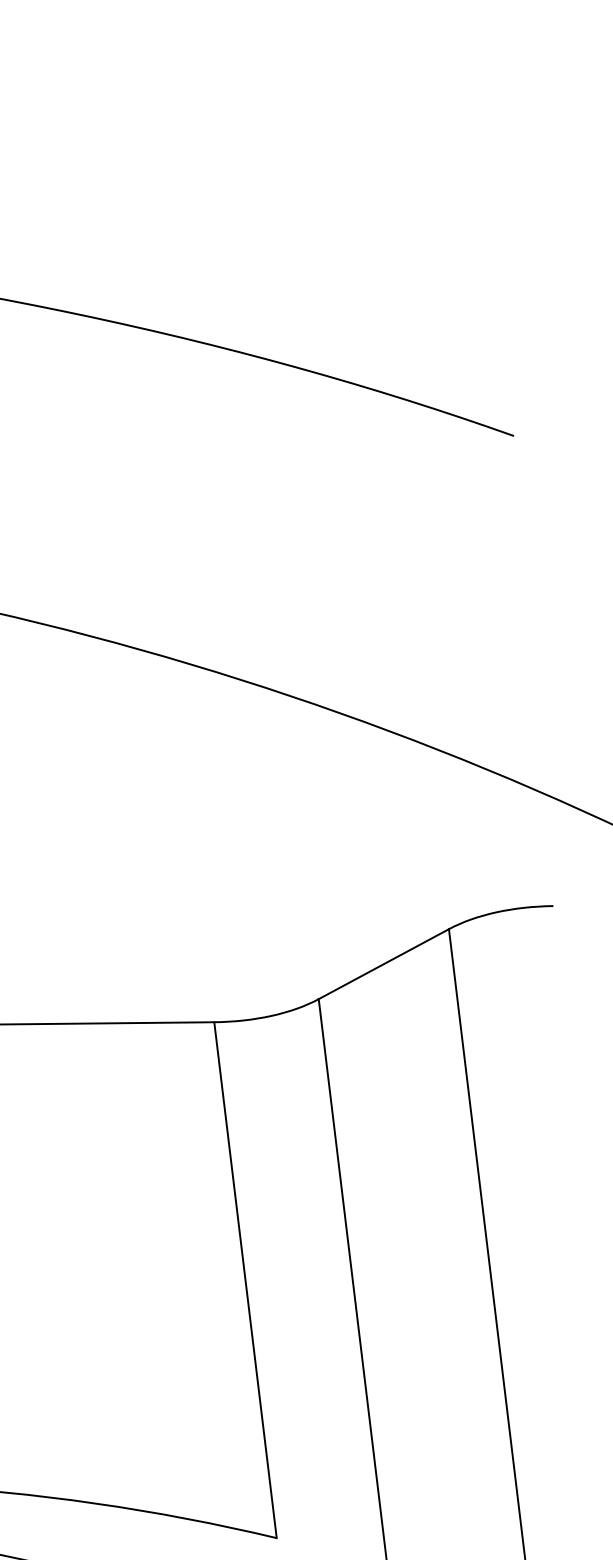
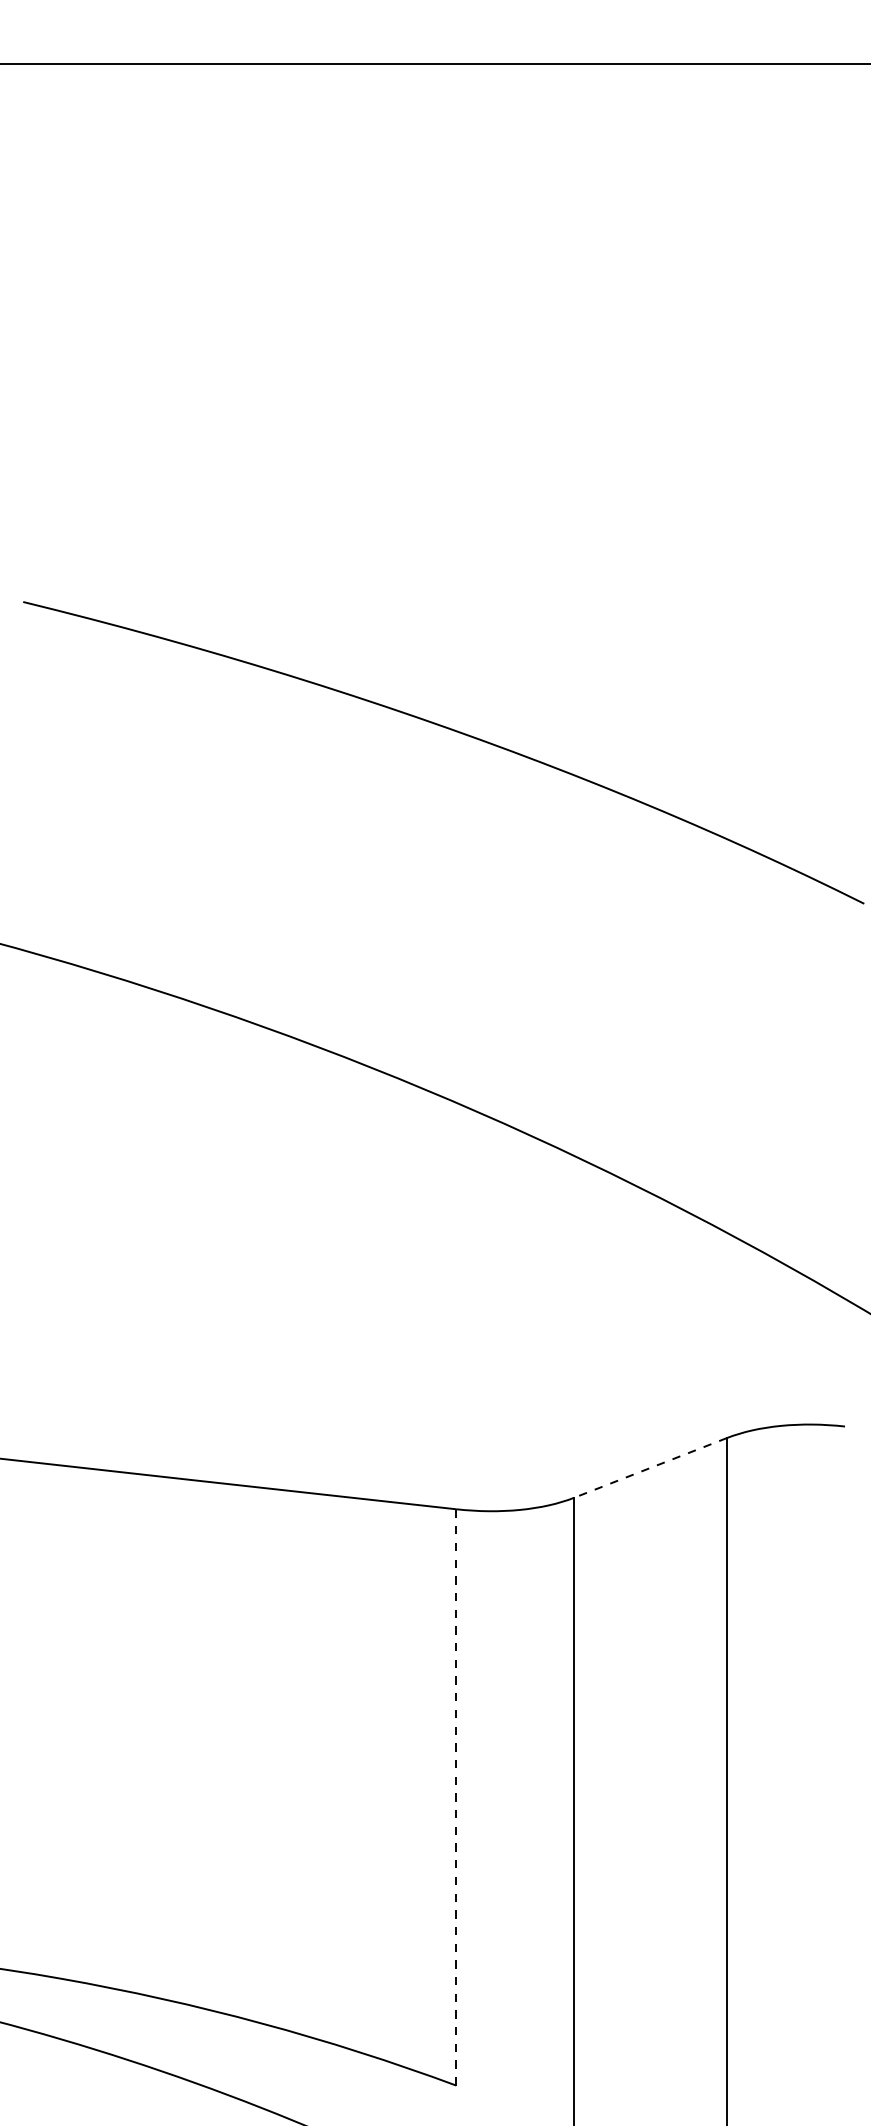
line: (383, 963) -> (650, 1467), solid -> dashed
line: (245, 1279) -> (456, 1796), solid -> dashed

